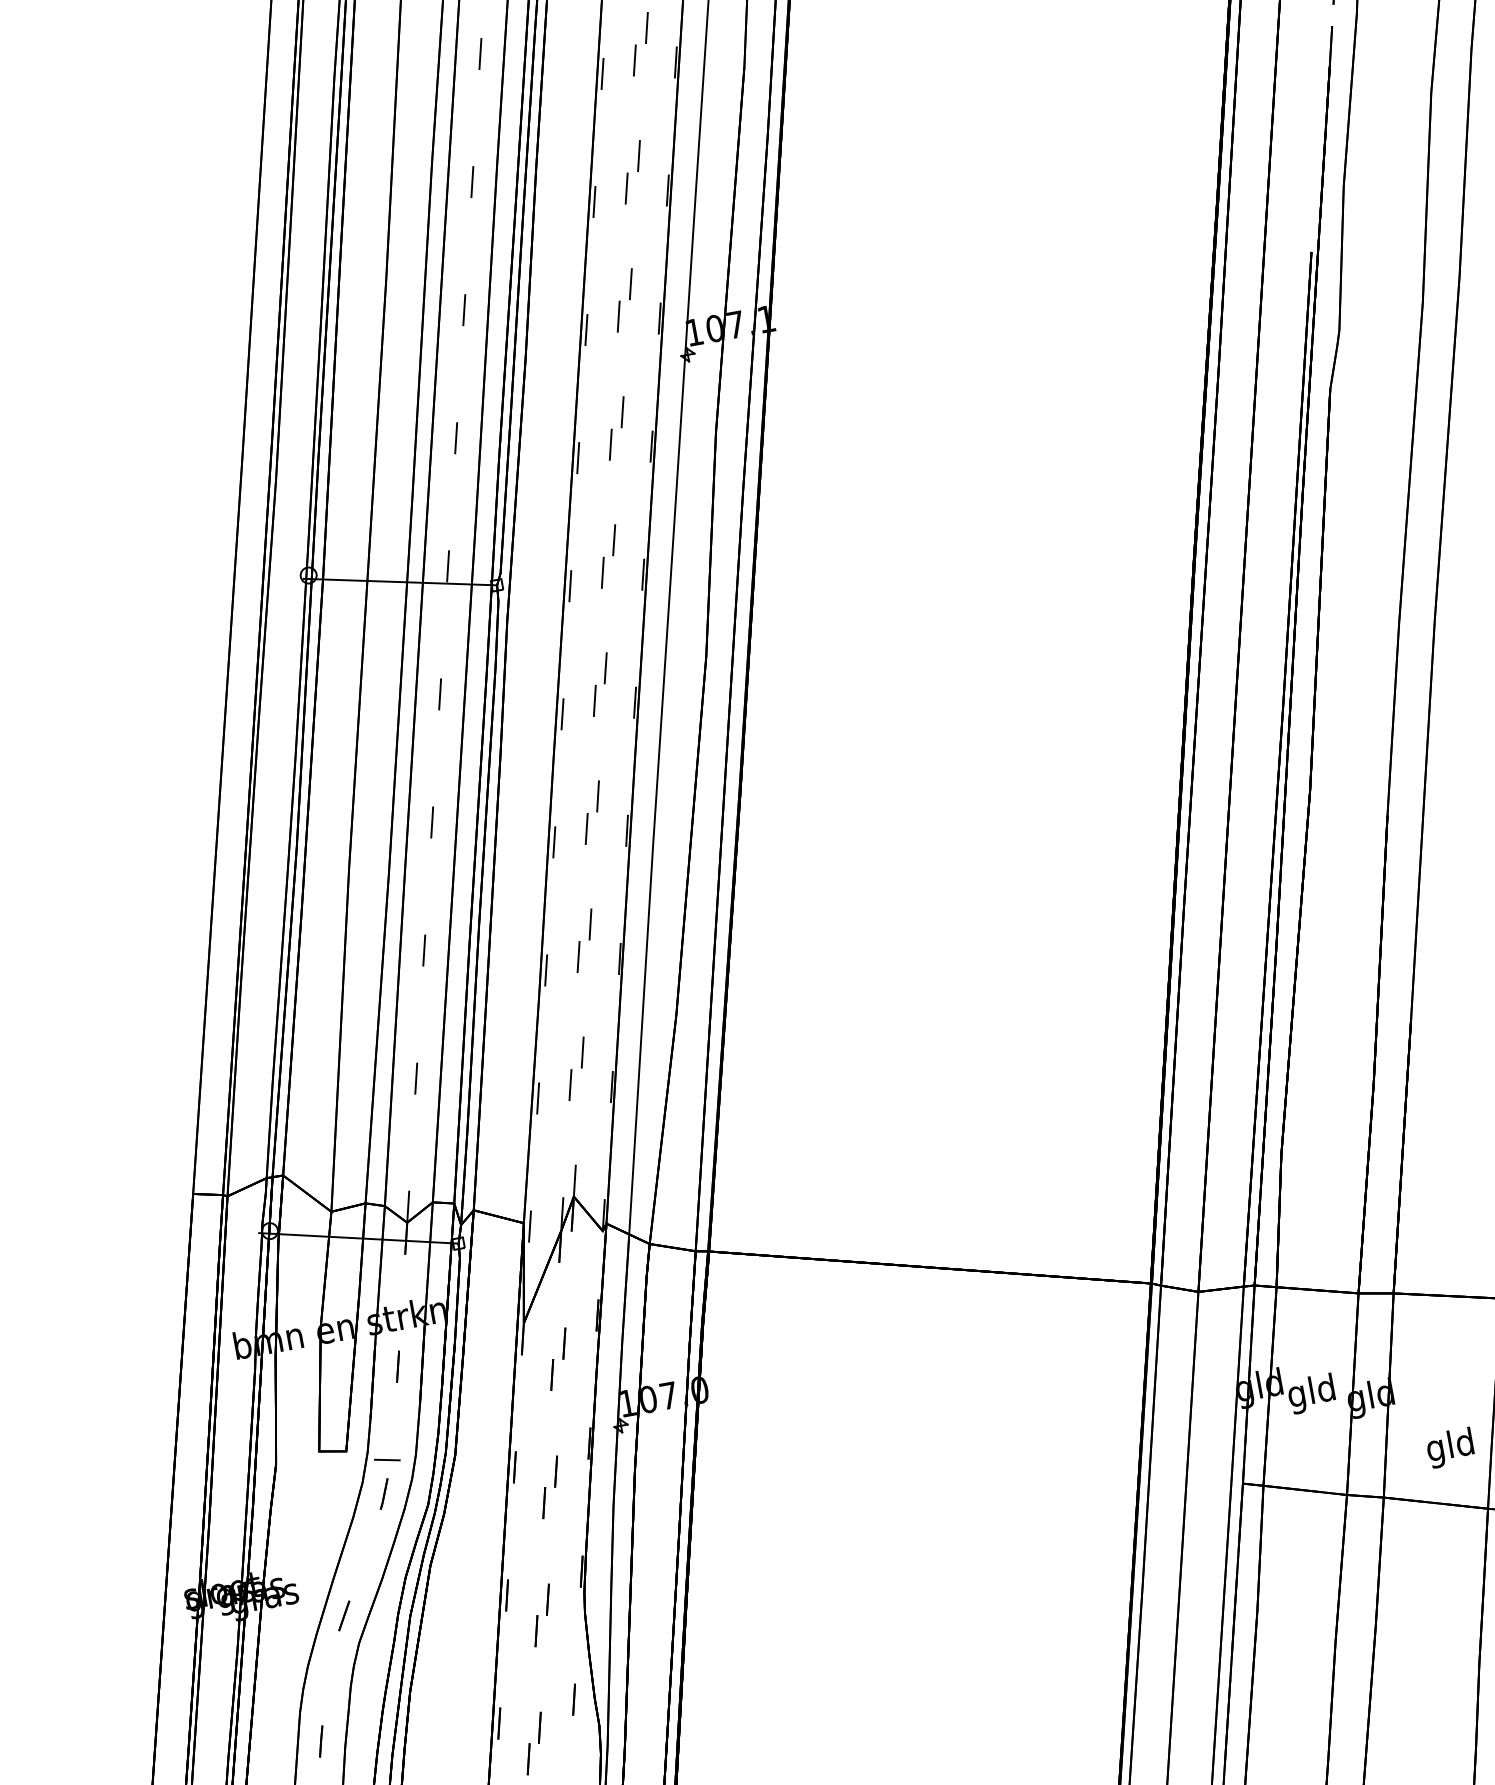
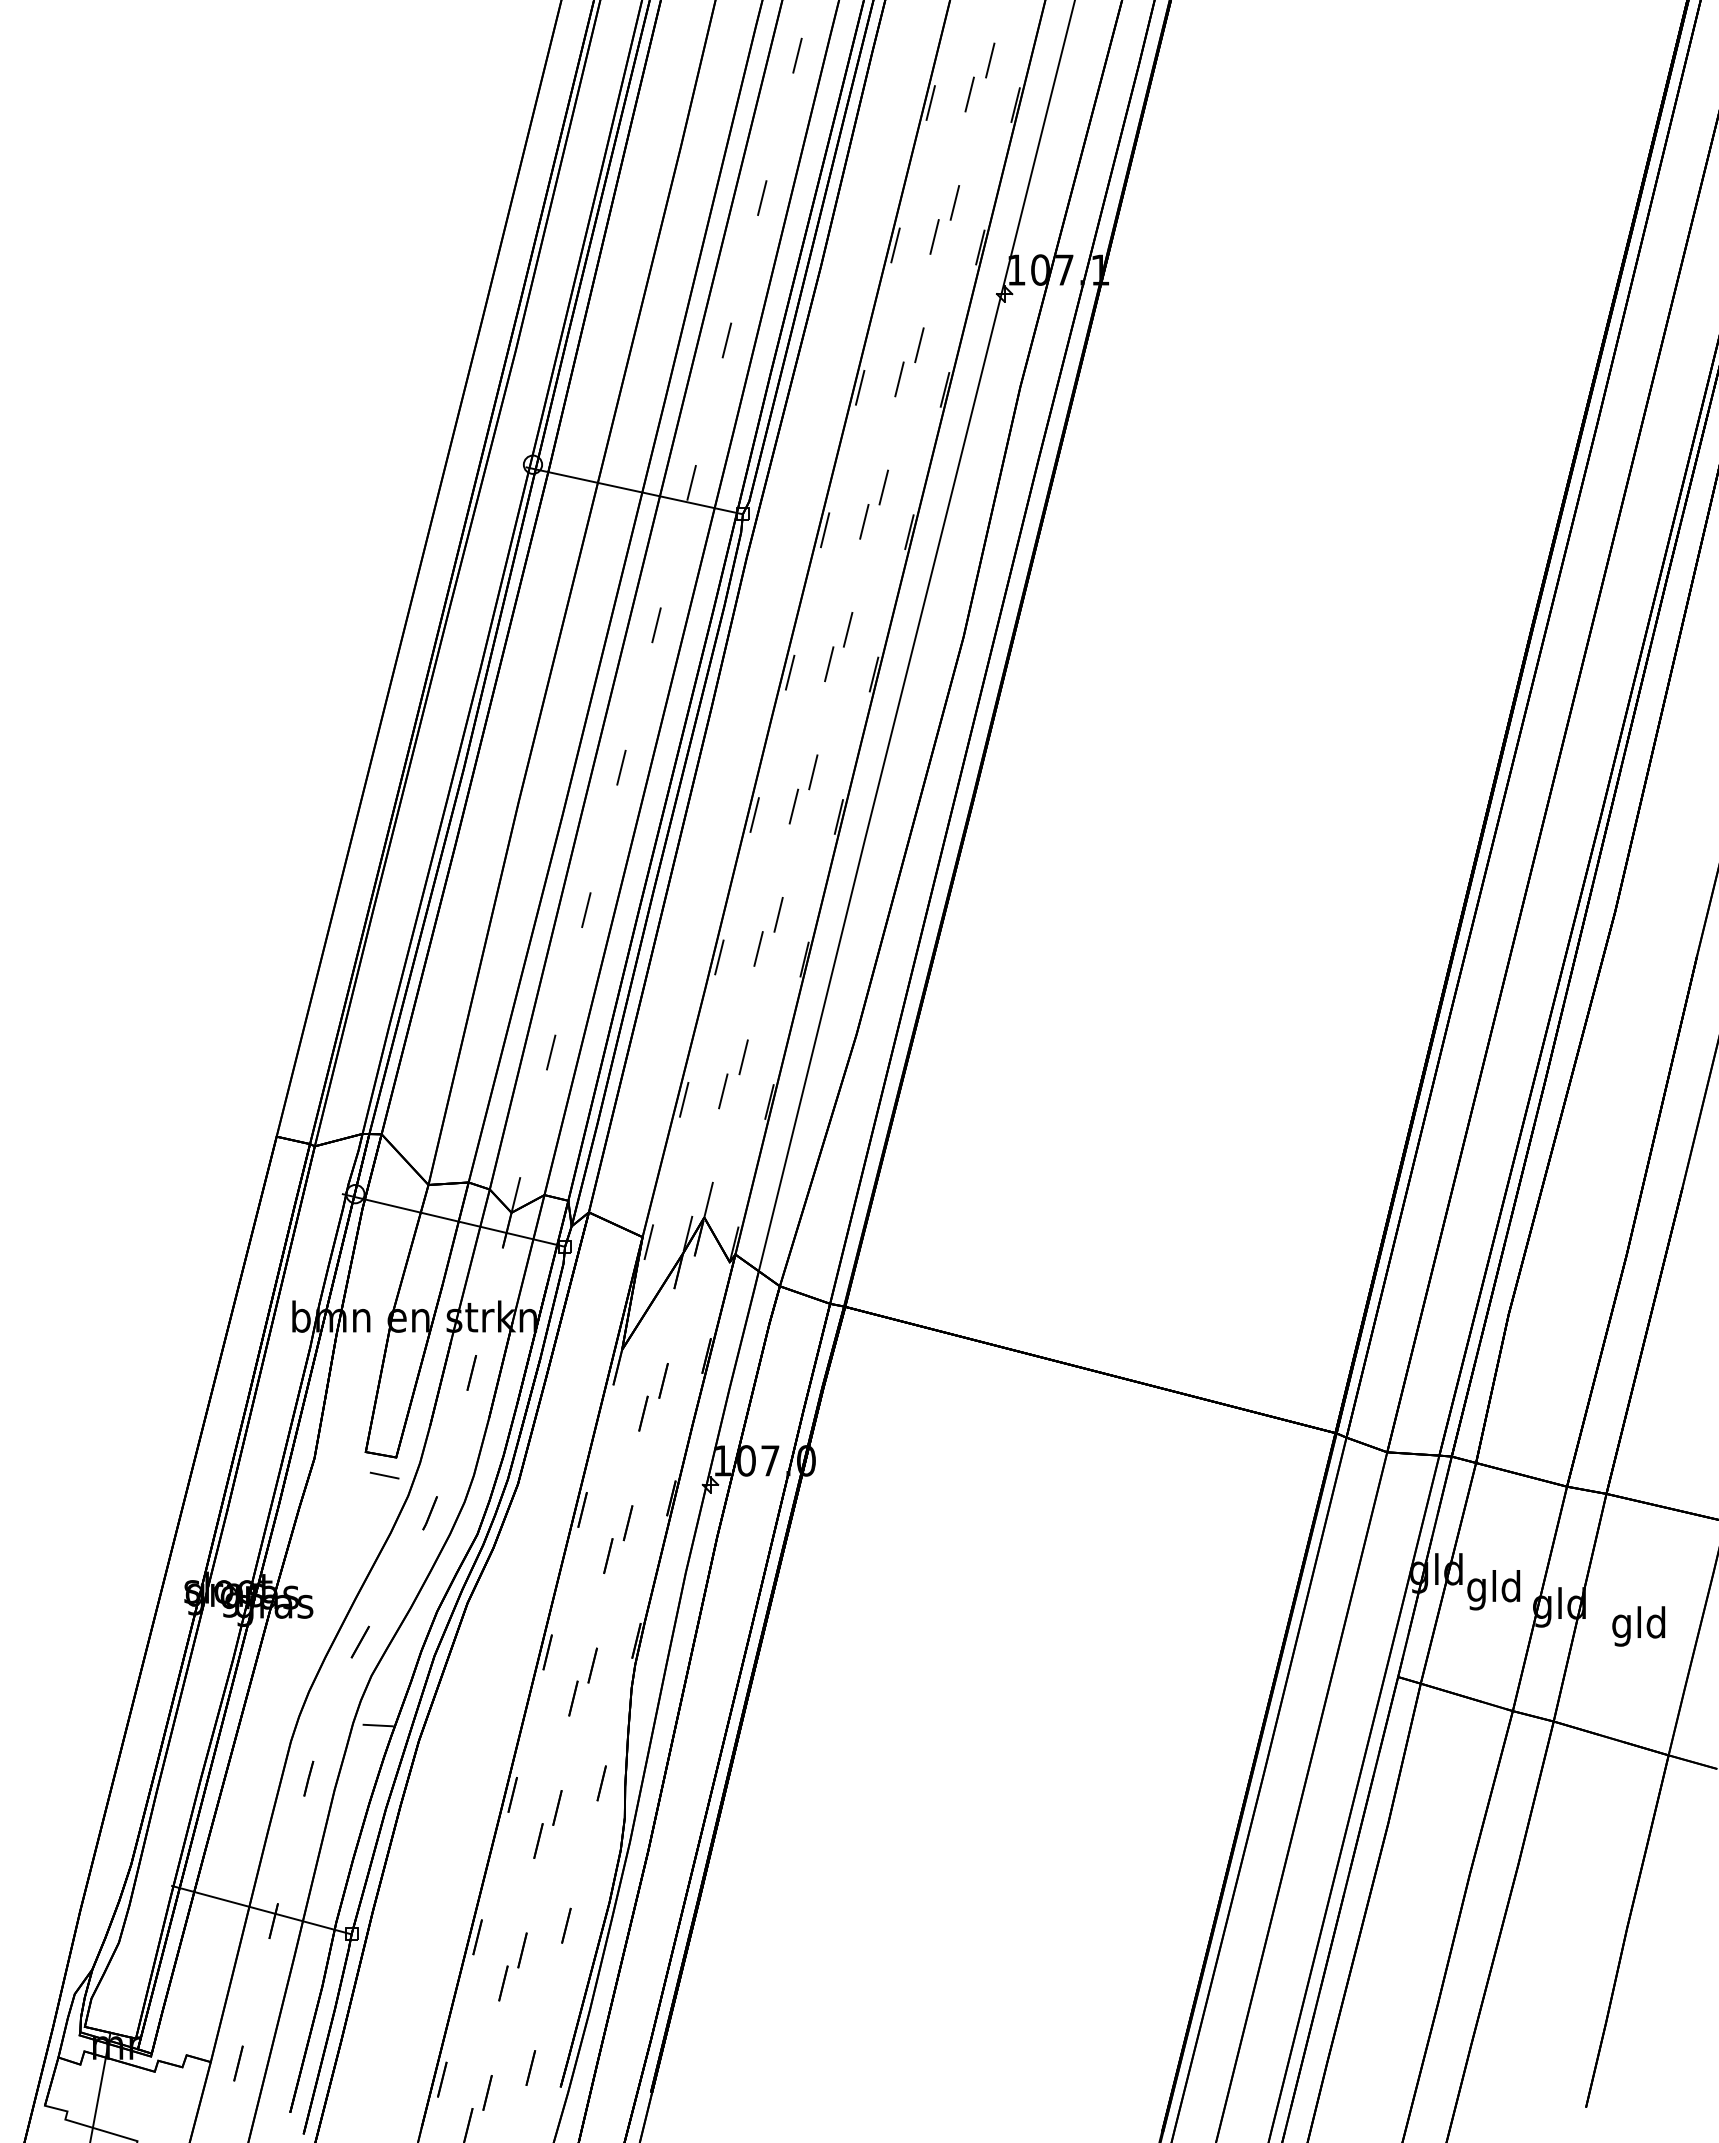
text: (1450, 1448) -> (1638, 1626), moved
line: (387, 1459) -> (384, 1475), moved
line: (372, 1684) -> (377, 1725), added

